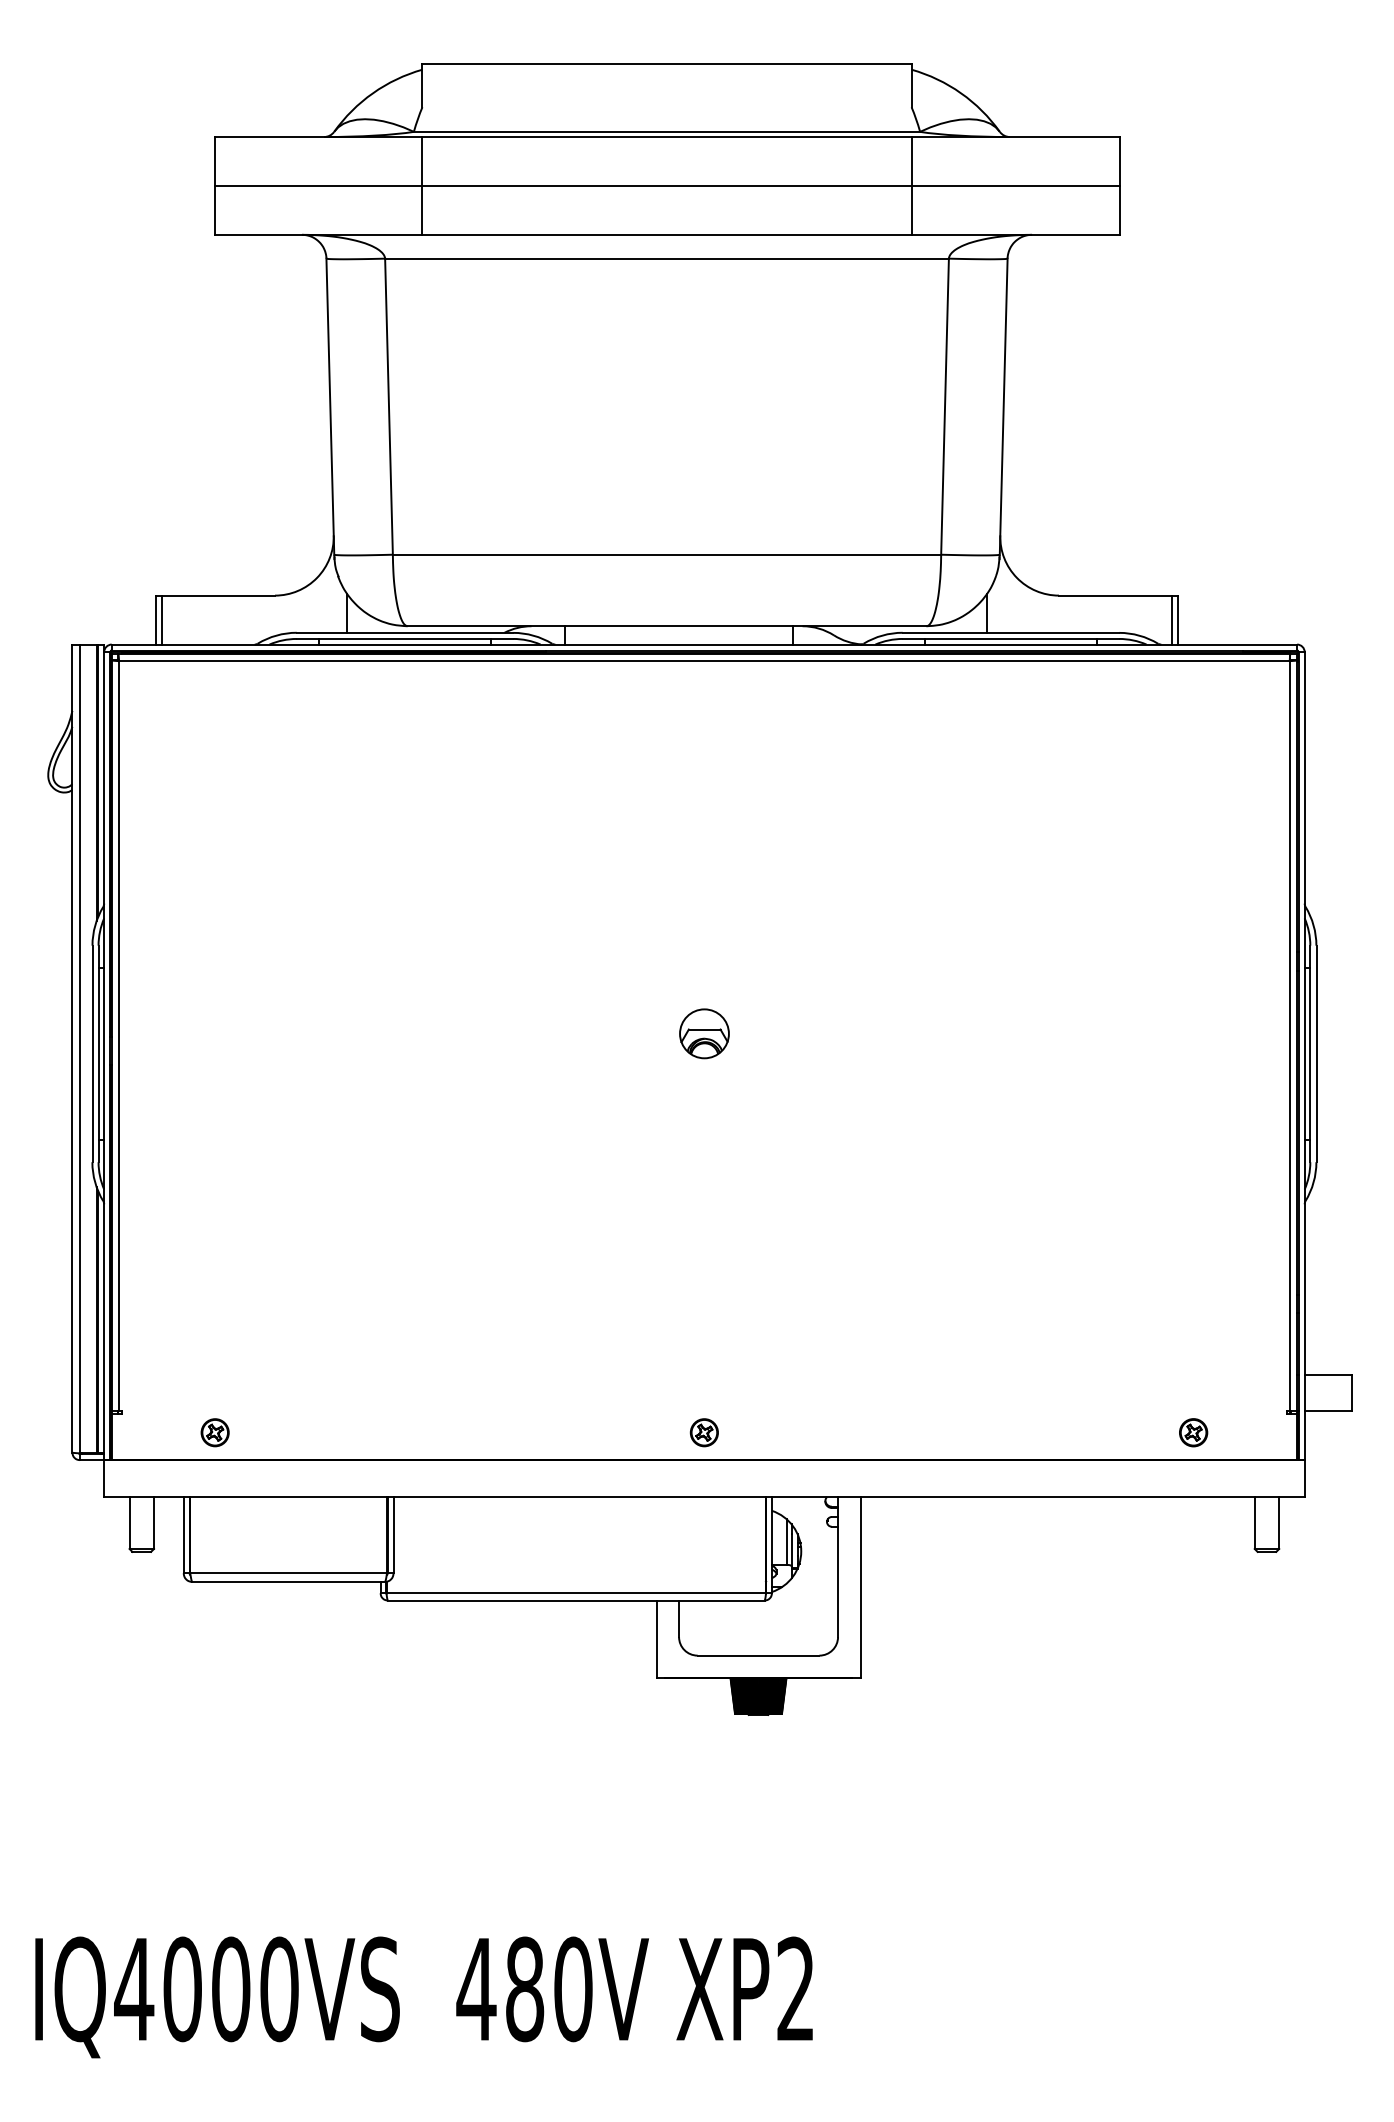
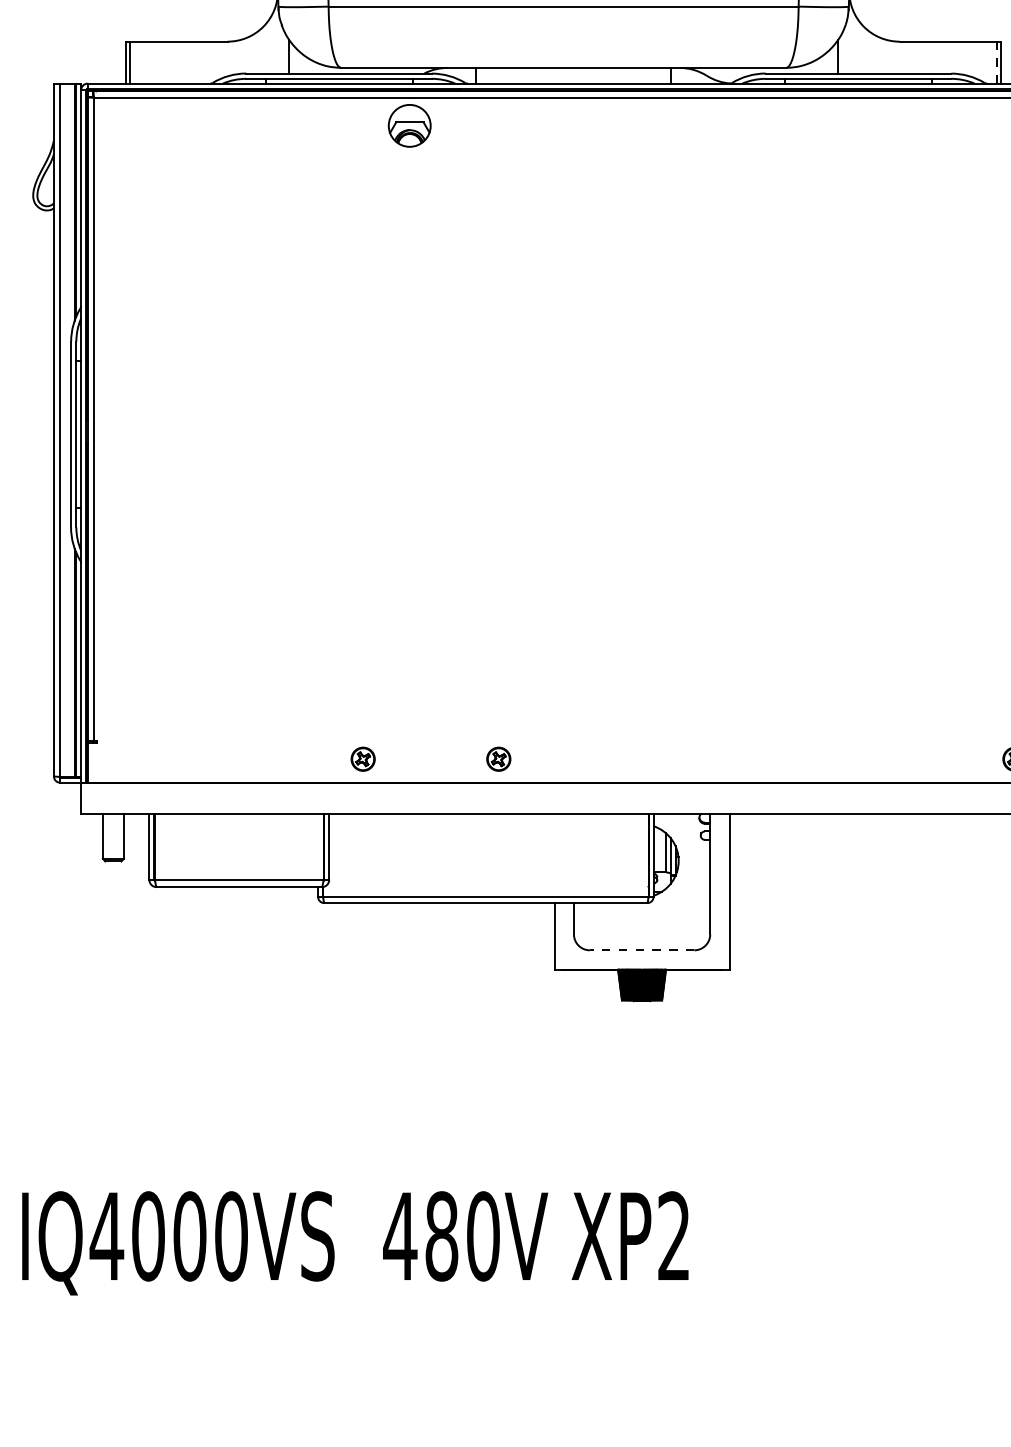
line: (1172, 619) -> (996, 62), solid -> dashed
part: (704, 1033) -> (409, 125), moved
part: (214, 1432) -> (362, 759), moved
part: (703, 1432) -> (498, 759), moved
line: (758, 1655) -> (642, 950), solid -> dashed

